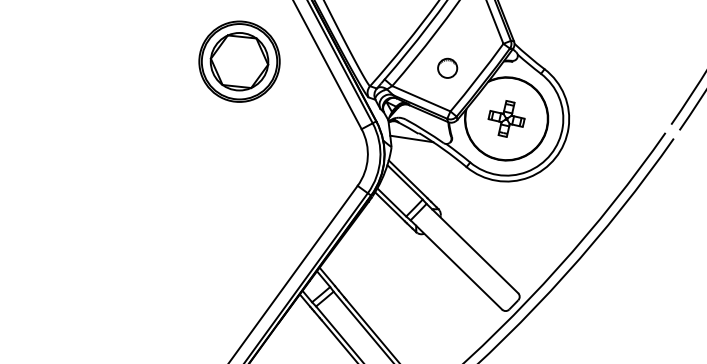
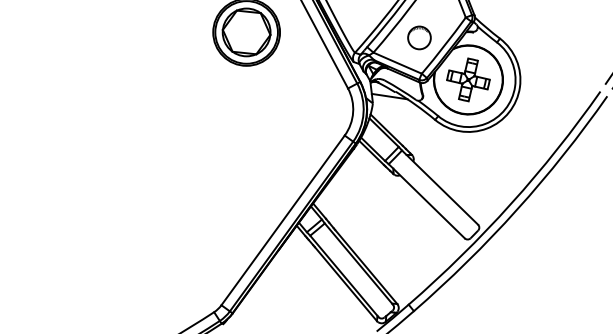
part: (447, 67) -> (419, 37), size x1.43
part: (506, 118) -> (468, 79), size x1.43

